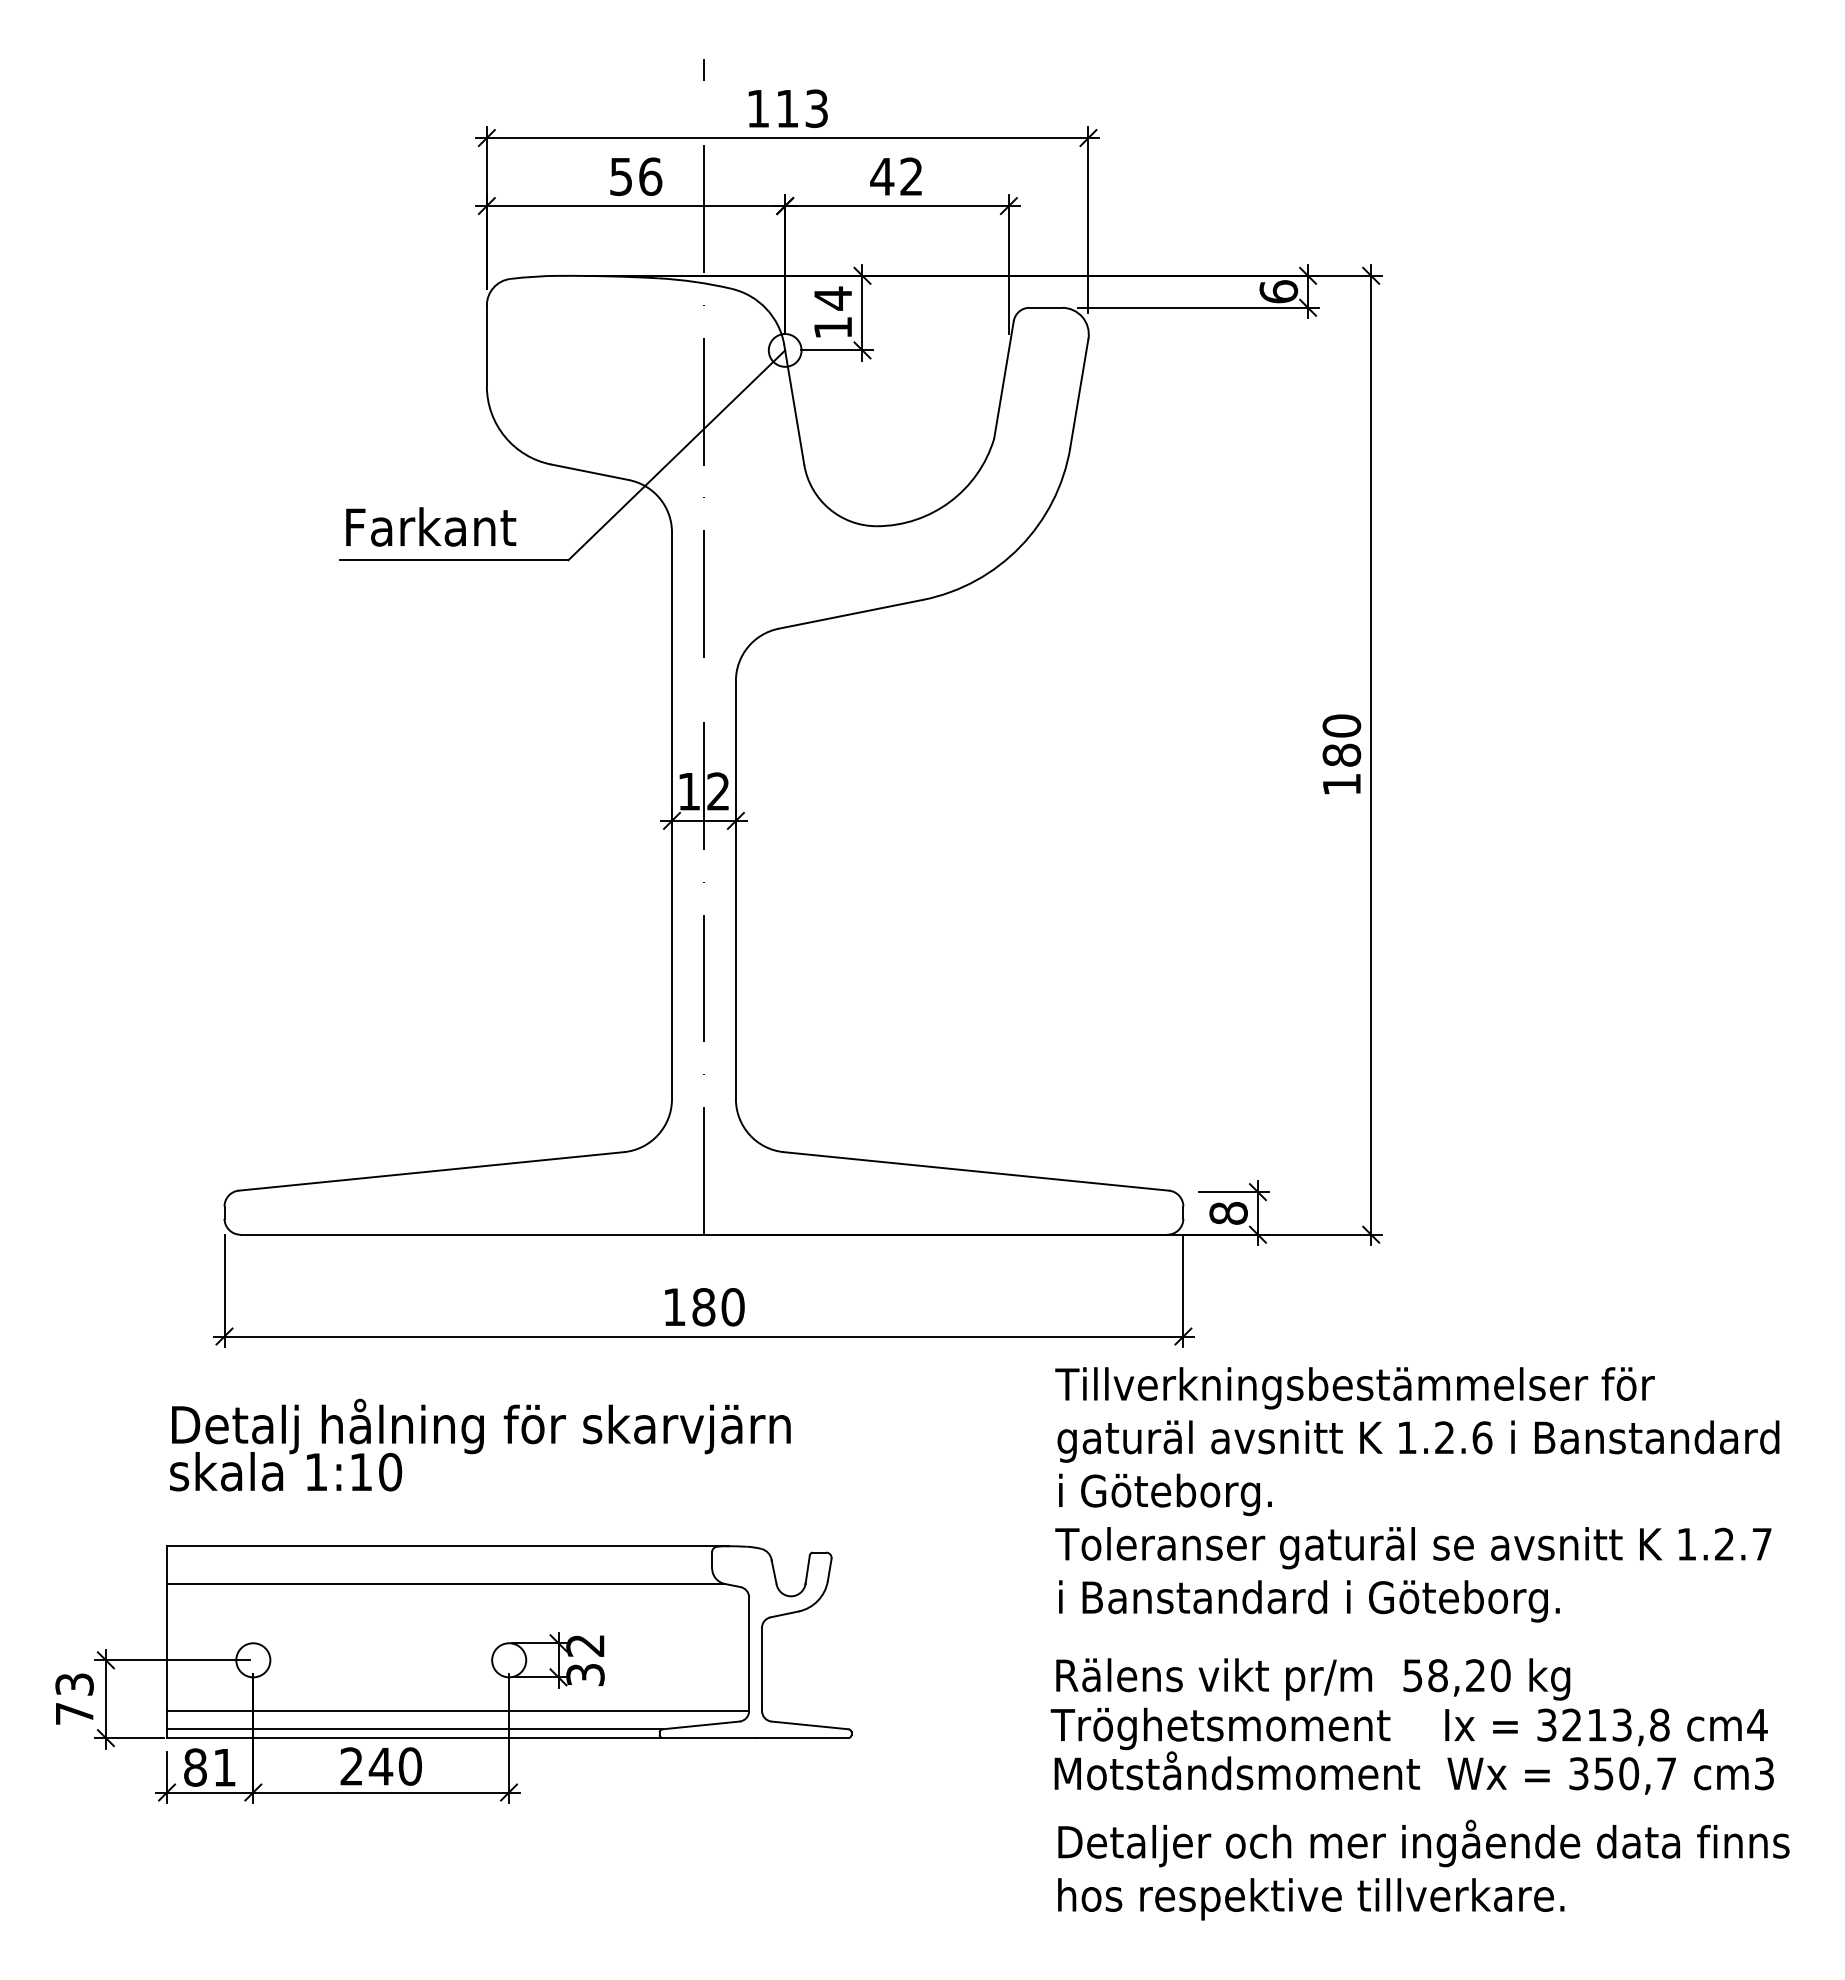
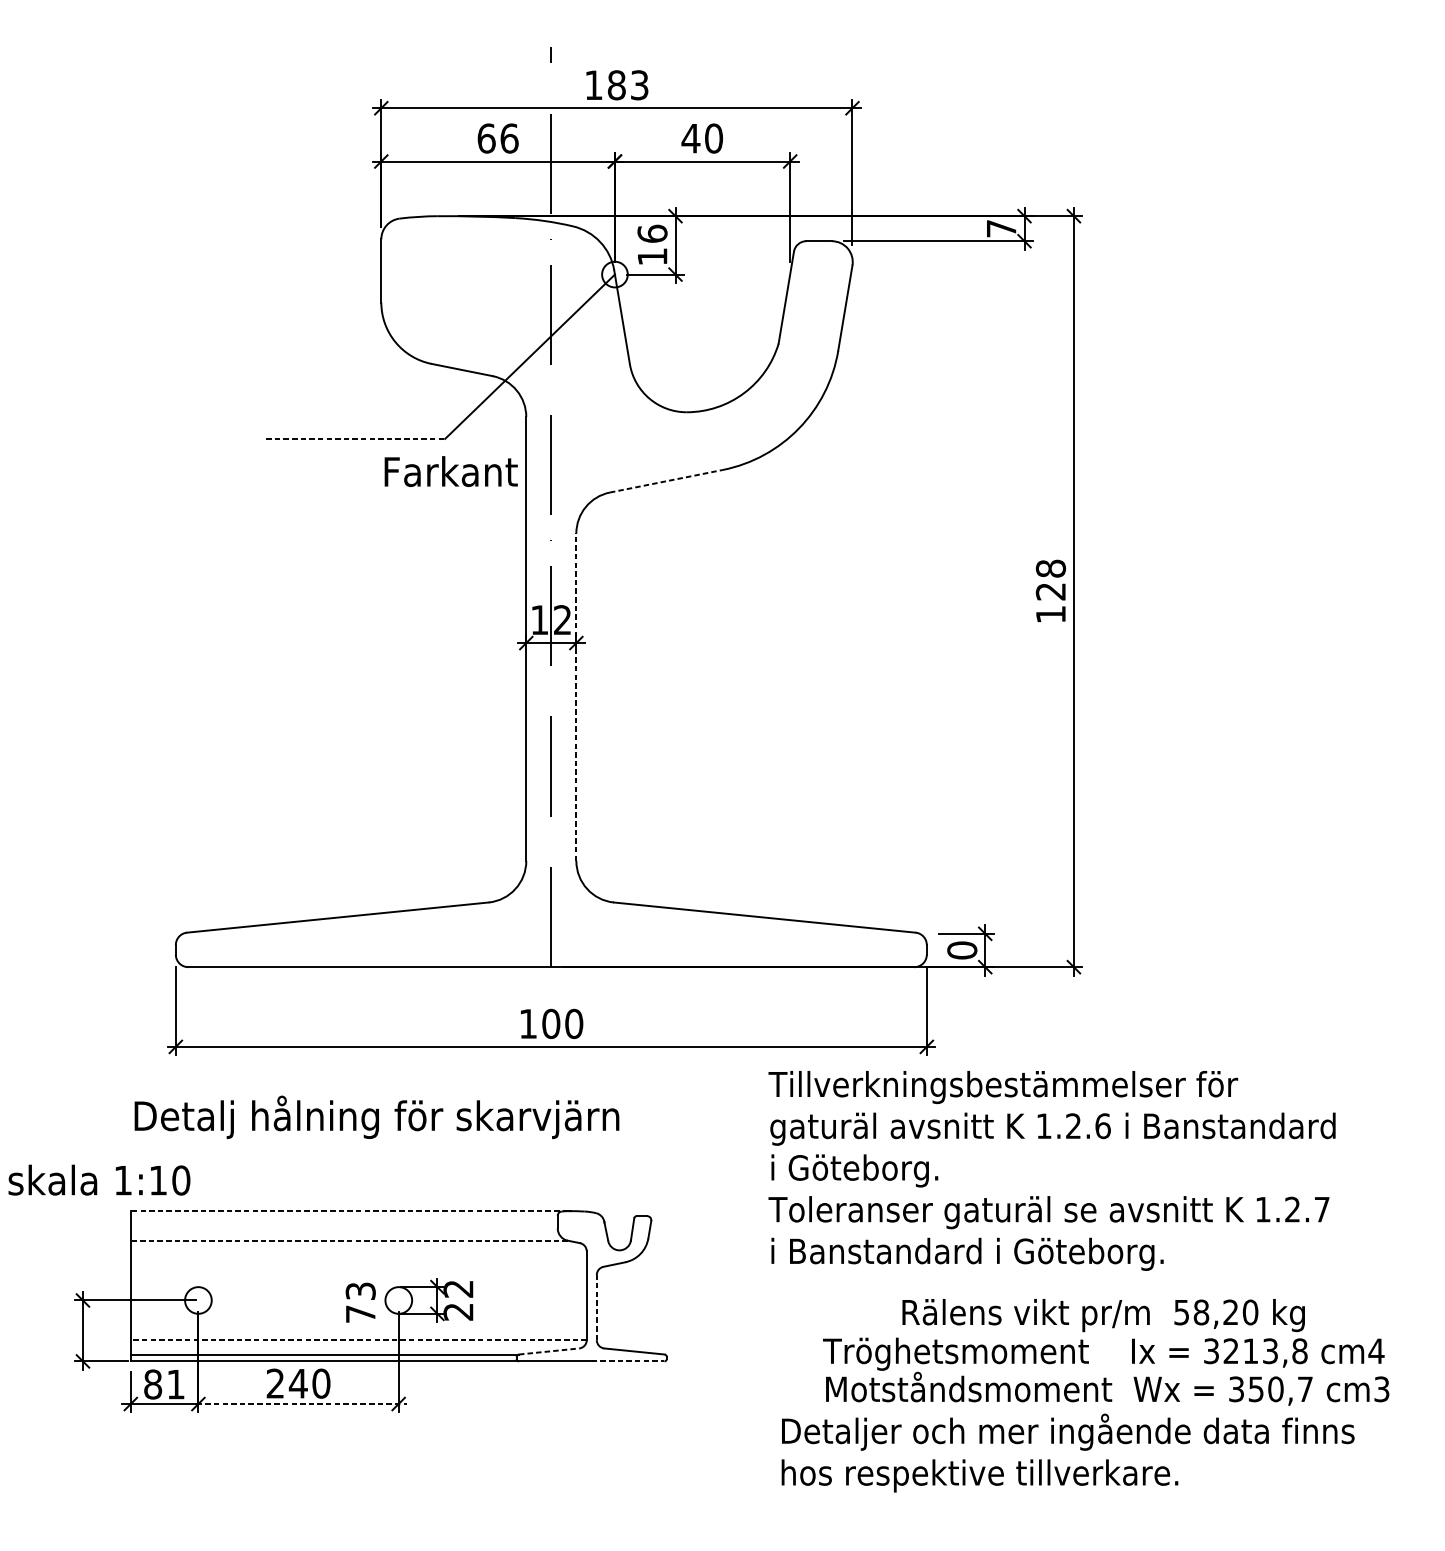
text: (787, 108) -> (616, 85), 113 -> 183
text: (621, 176) -> (486, 138), 56 -> 66
text: (911, 176) -> (713, 138), 42 -> 40
text: (1278, 291) -> (1001, 228), 6 -> 7
text: (833, 298) -> (652, 233), 14 -> 16
text: (431, 526) -> (451, 471), moved
line: (454, 560) -> (355, 439), solid -> dashed
line: (850, 614) -> (666, 481), solid -> dashed
text: (1341, 740) -> (1050, 580), 180 -> 128
line: (735, 889) -> (576, 696), solid -> dashed
text: (1228, 1212) -> (962, 949), 8 -> 0
text: (703, 1307) -> (550, 1024), 180 -> 100
text: (286, 1471) -> (99, 1180), moved
text: (1417, 1494) -> (1052, 1170), moved
line: (445, 1546) -> (348, 1211), solid -> dashed
line: (445, 1583) -> (348, 1240), solid -> dashed
line: (762, 1669) -> (597, 1307), solid -> dashed
text: (585, 1675) -> (458, 1312), 32 -> 22
text: (1313, 1679) -> (1103, 1315), moved
text: (74, 1698) -> (360, 1302), moved
line: (457, 1710) -> (358, 1339), solid -> dashed
line: (701, 1725) -> (549, 1351), solid -> dashed
line: (802, 1738) -> (628, 1361), solid -> dashed
line: (385, 1792) -> (301, 1404), solid -> dashed
text: (1423, 1869) -> (1067, 1452), moved

